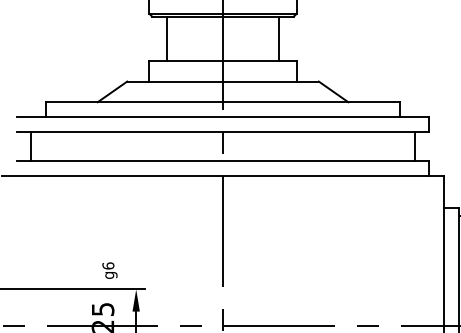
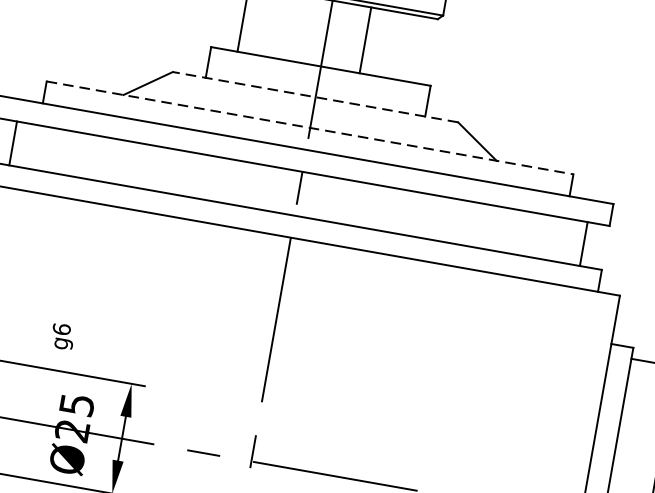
line: (279, 38) -> (366, 39), moved
line: (223, 81) -> (316, 97), solid -> dashed
line: (223, 102) -> (310, 128), solid -> dashed
text: (109, 270) -> (62, 336), moved

